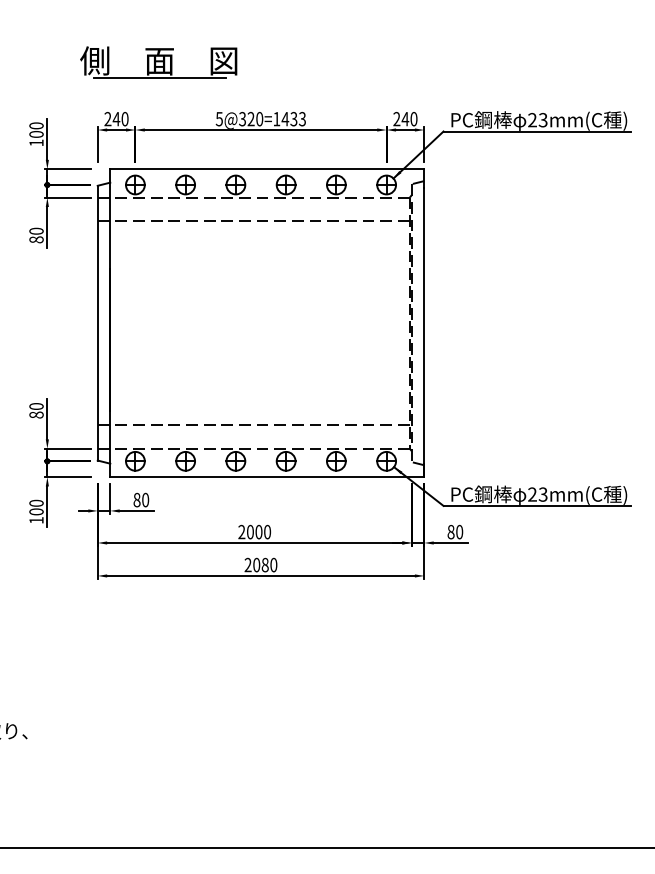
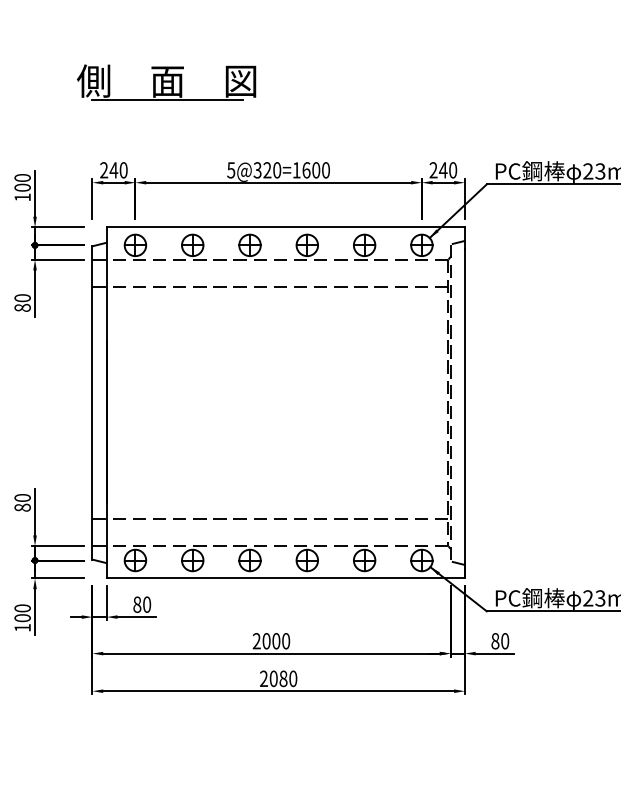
part: (158, 62) -> (166, 82), moved
text: (293, 118) -> (315, 169), 5@320=1433 -> 5@320=1600

